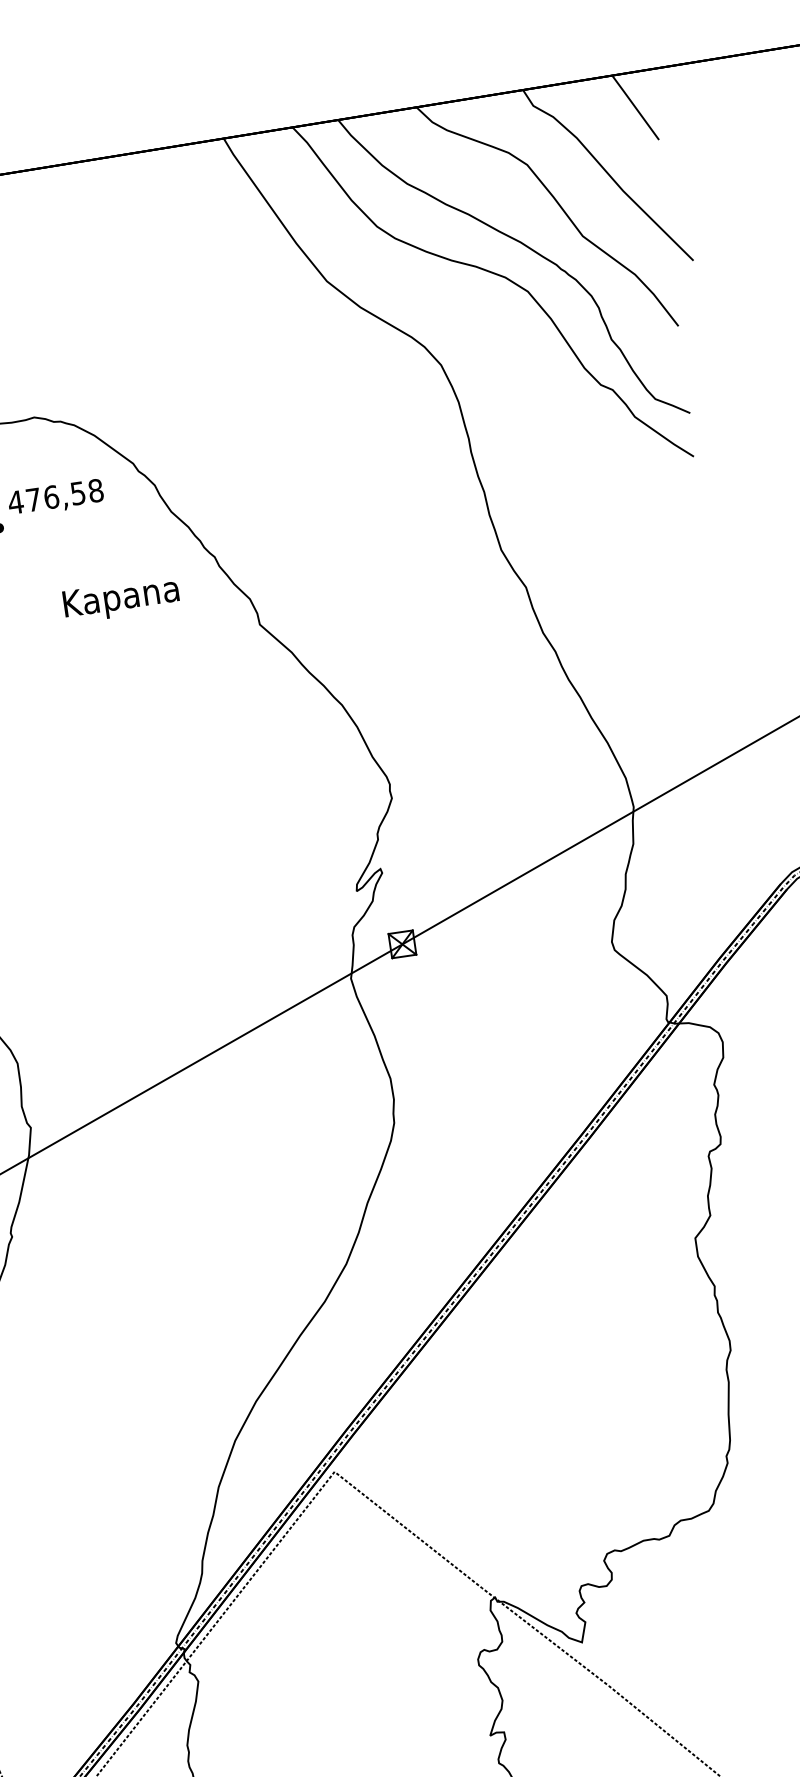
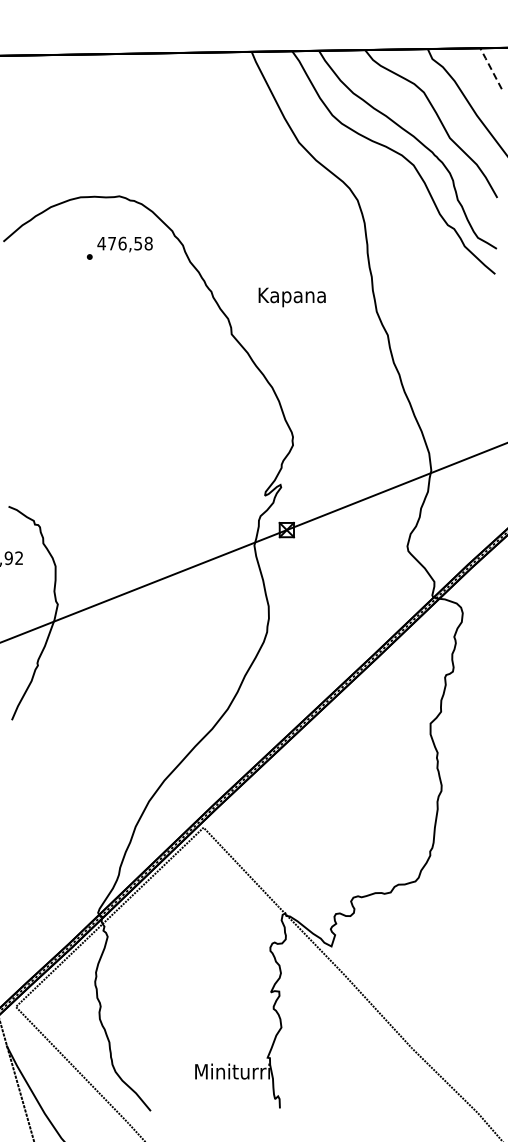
line: (634, 105) -> (490, 67), solid -> dashed
text: (120, 600) -> (291, 297), moved

